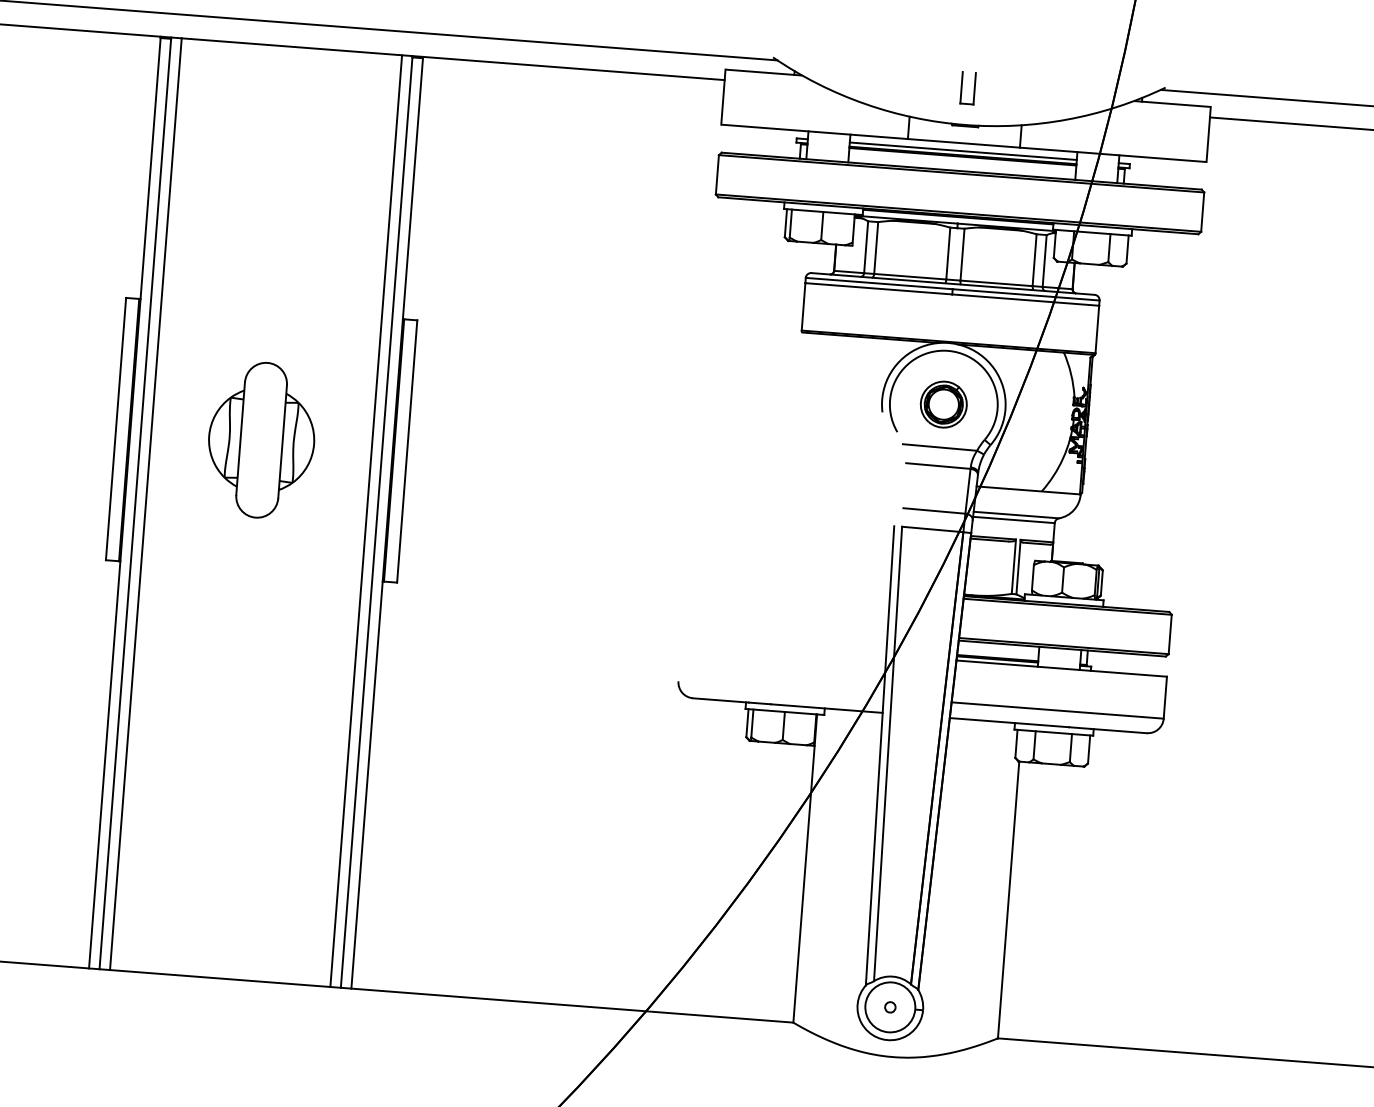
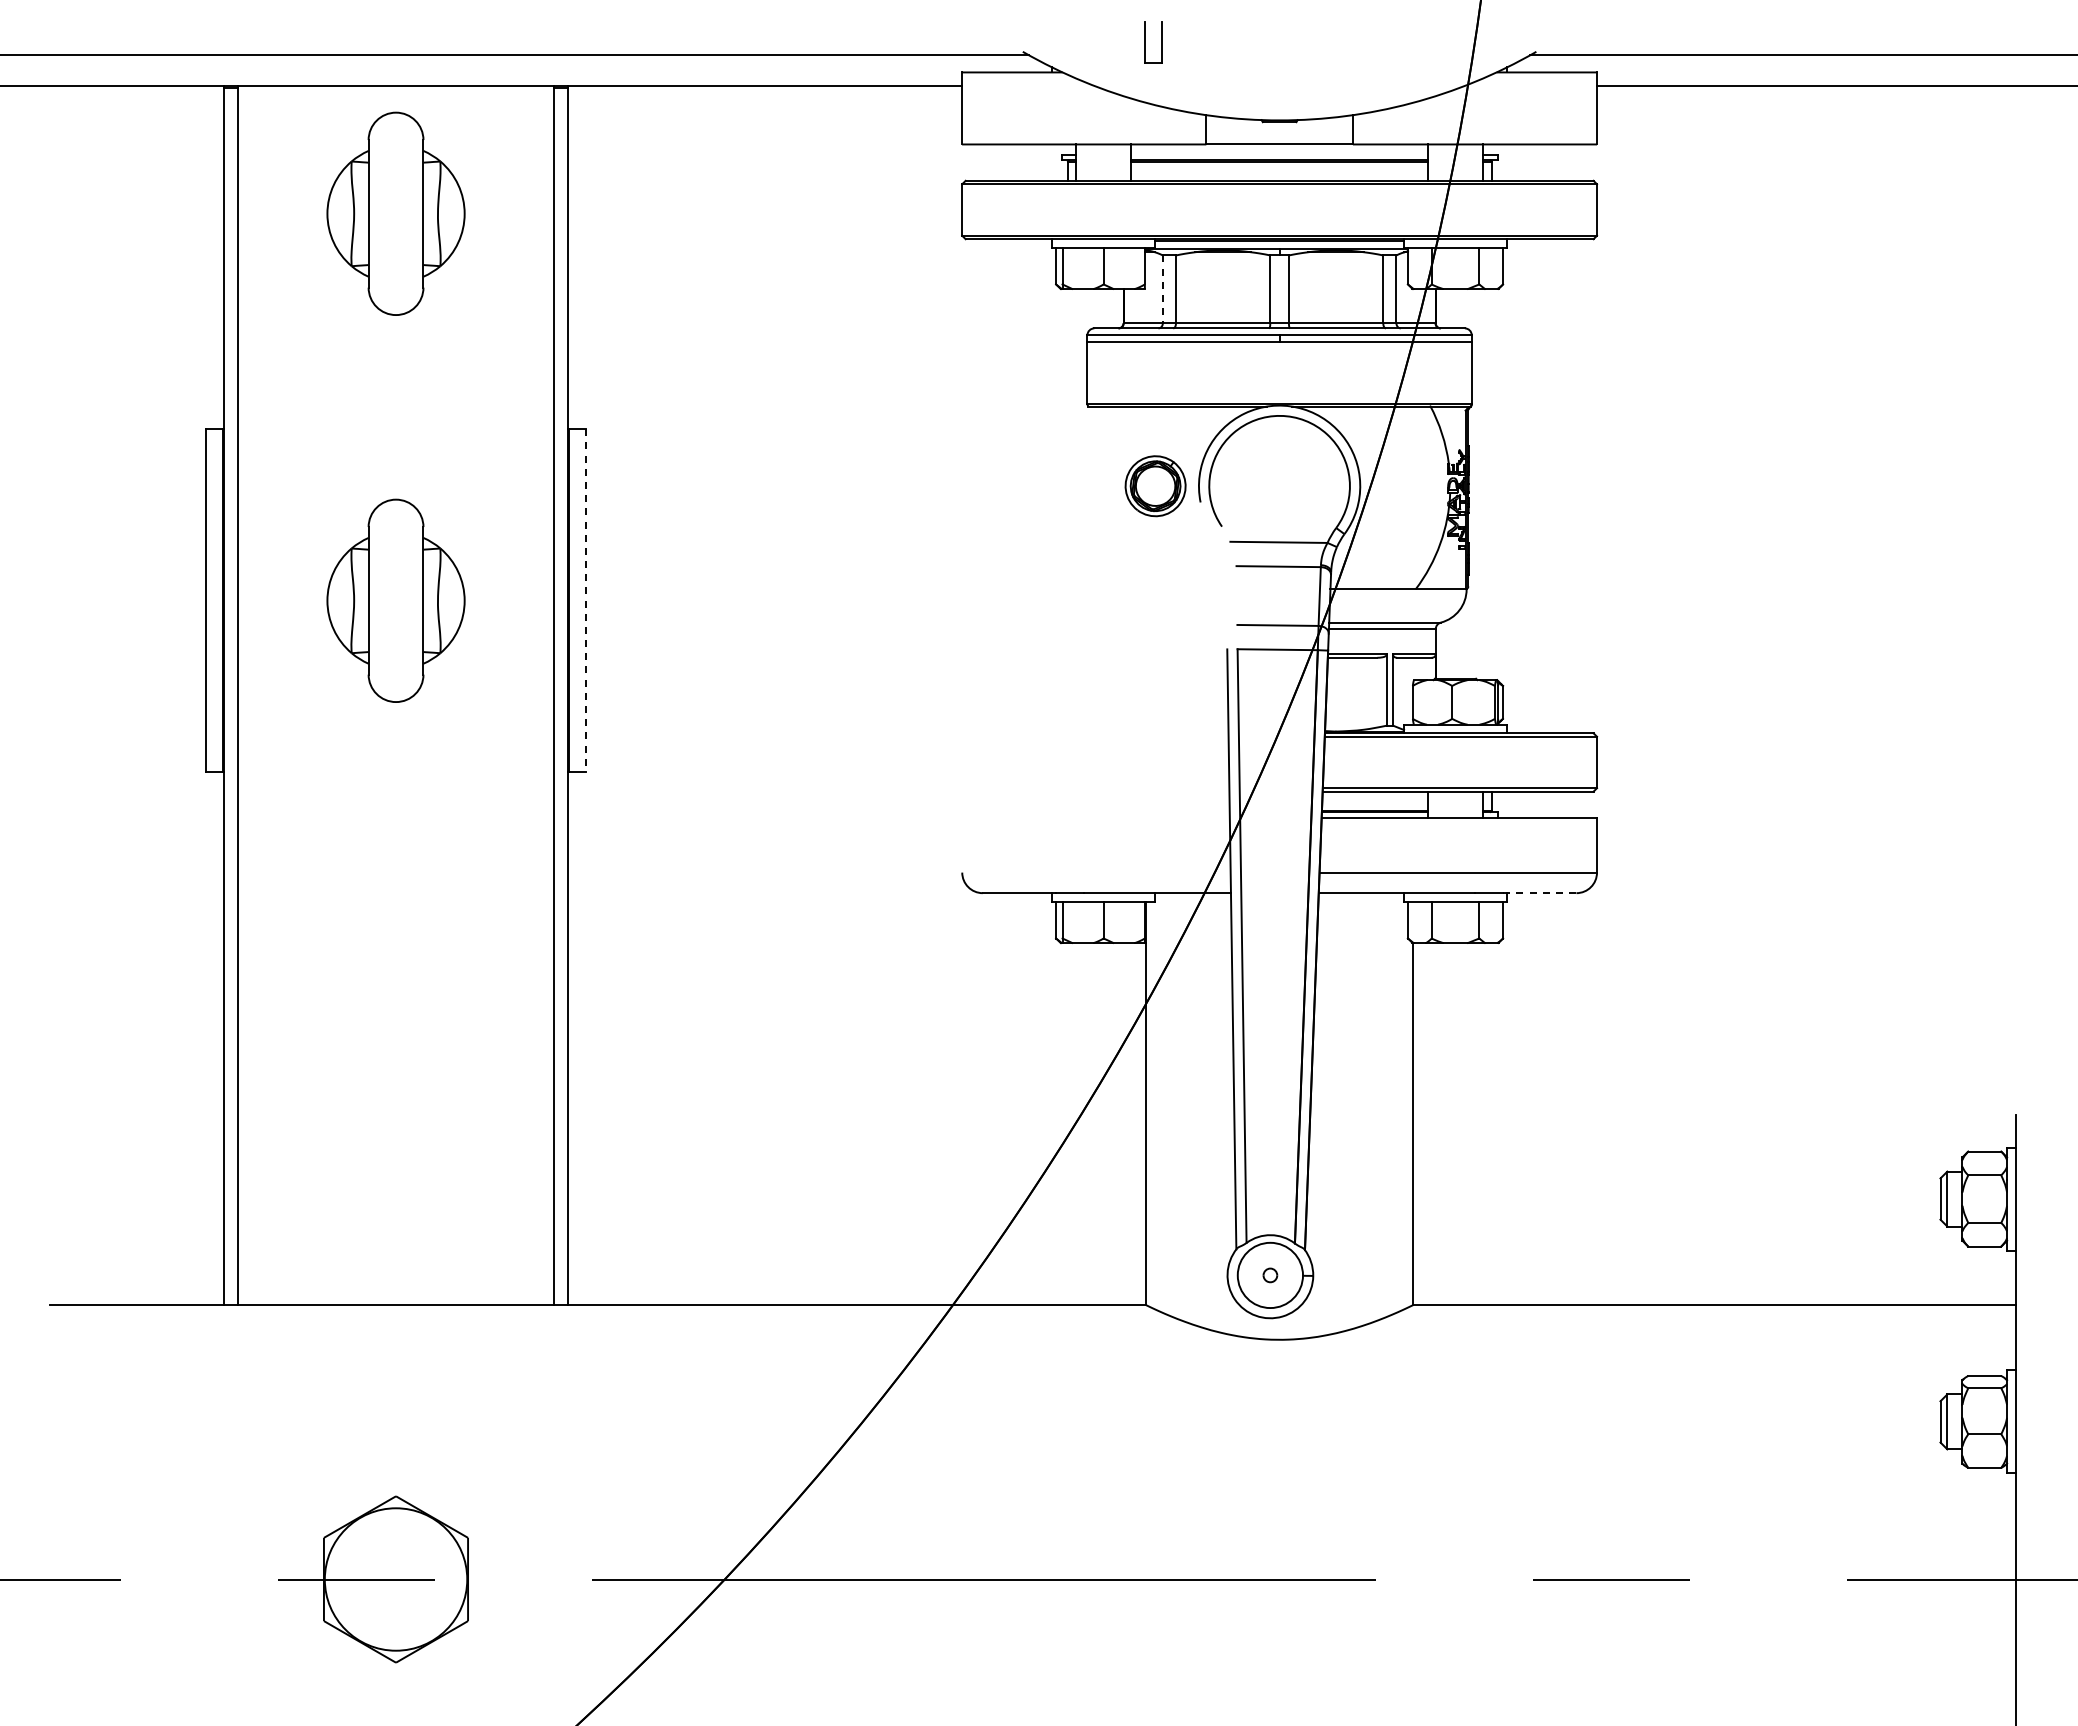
part: (961, 87) -> (1145, 42), moved
part: (284, 144) -> (395, 213), added
line: (963, 151) -> (1279, 154), removed
line: (865, 247) -> (1162, 289), solid -> dashed
part: (943, 404) -> (1155, 486), moved
line: (407, 451) -> (586, 600), solid -> dashed
line: (145, 504) -> (251, 695), removed
line: (366, 521) -> (540, 695), removed
line: (1118, 731) -> (1539, 893), solid -> dashed

